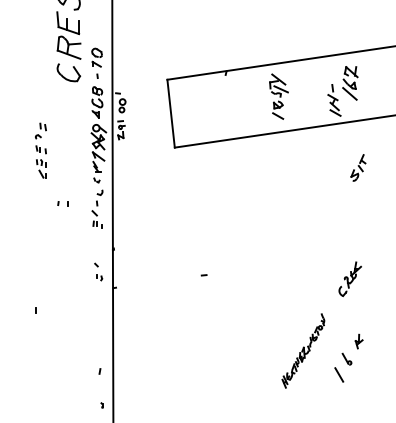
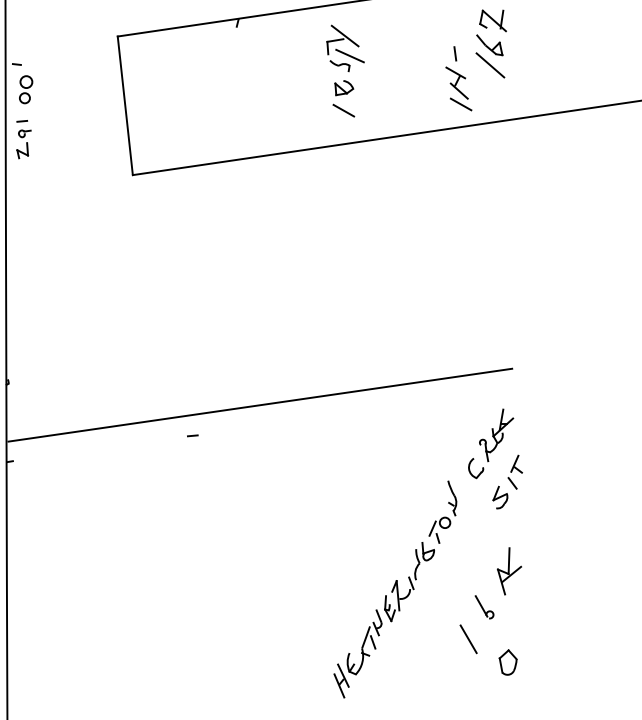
part: (358, 167) -> (507, 481), moved
line: (236, 260) -> (258, 405), added
part: (358, 341) -> (507, 570), size x1.67
part: (303, 350) -> (395, 589), size x1.43
part: (358, 386) -> (507, 662), added

